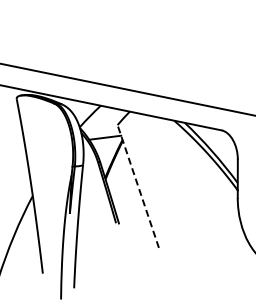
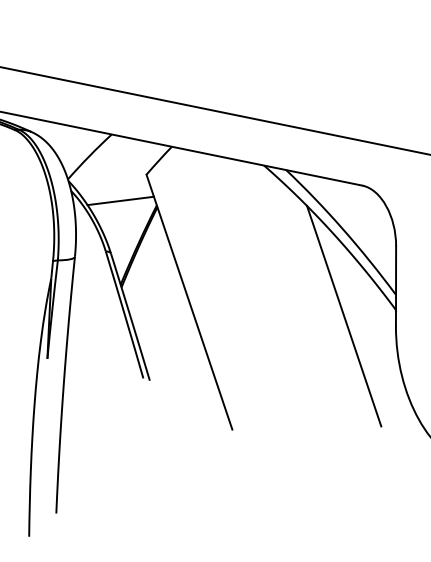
line: (138, 186) -> (189, 302), dashed -> solid
line: (212, 193) -> (343, 316), added

